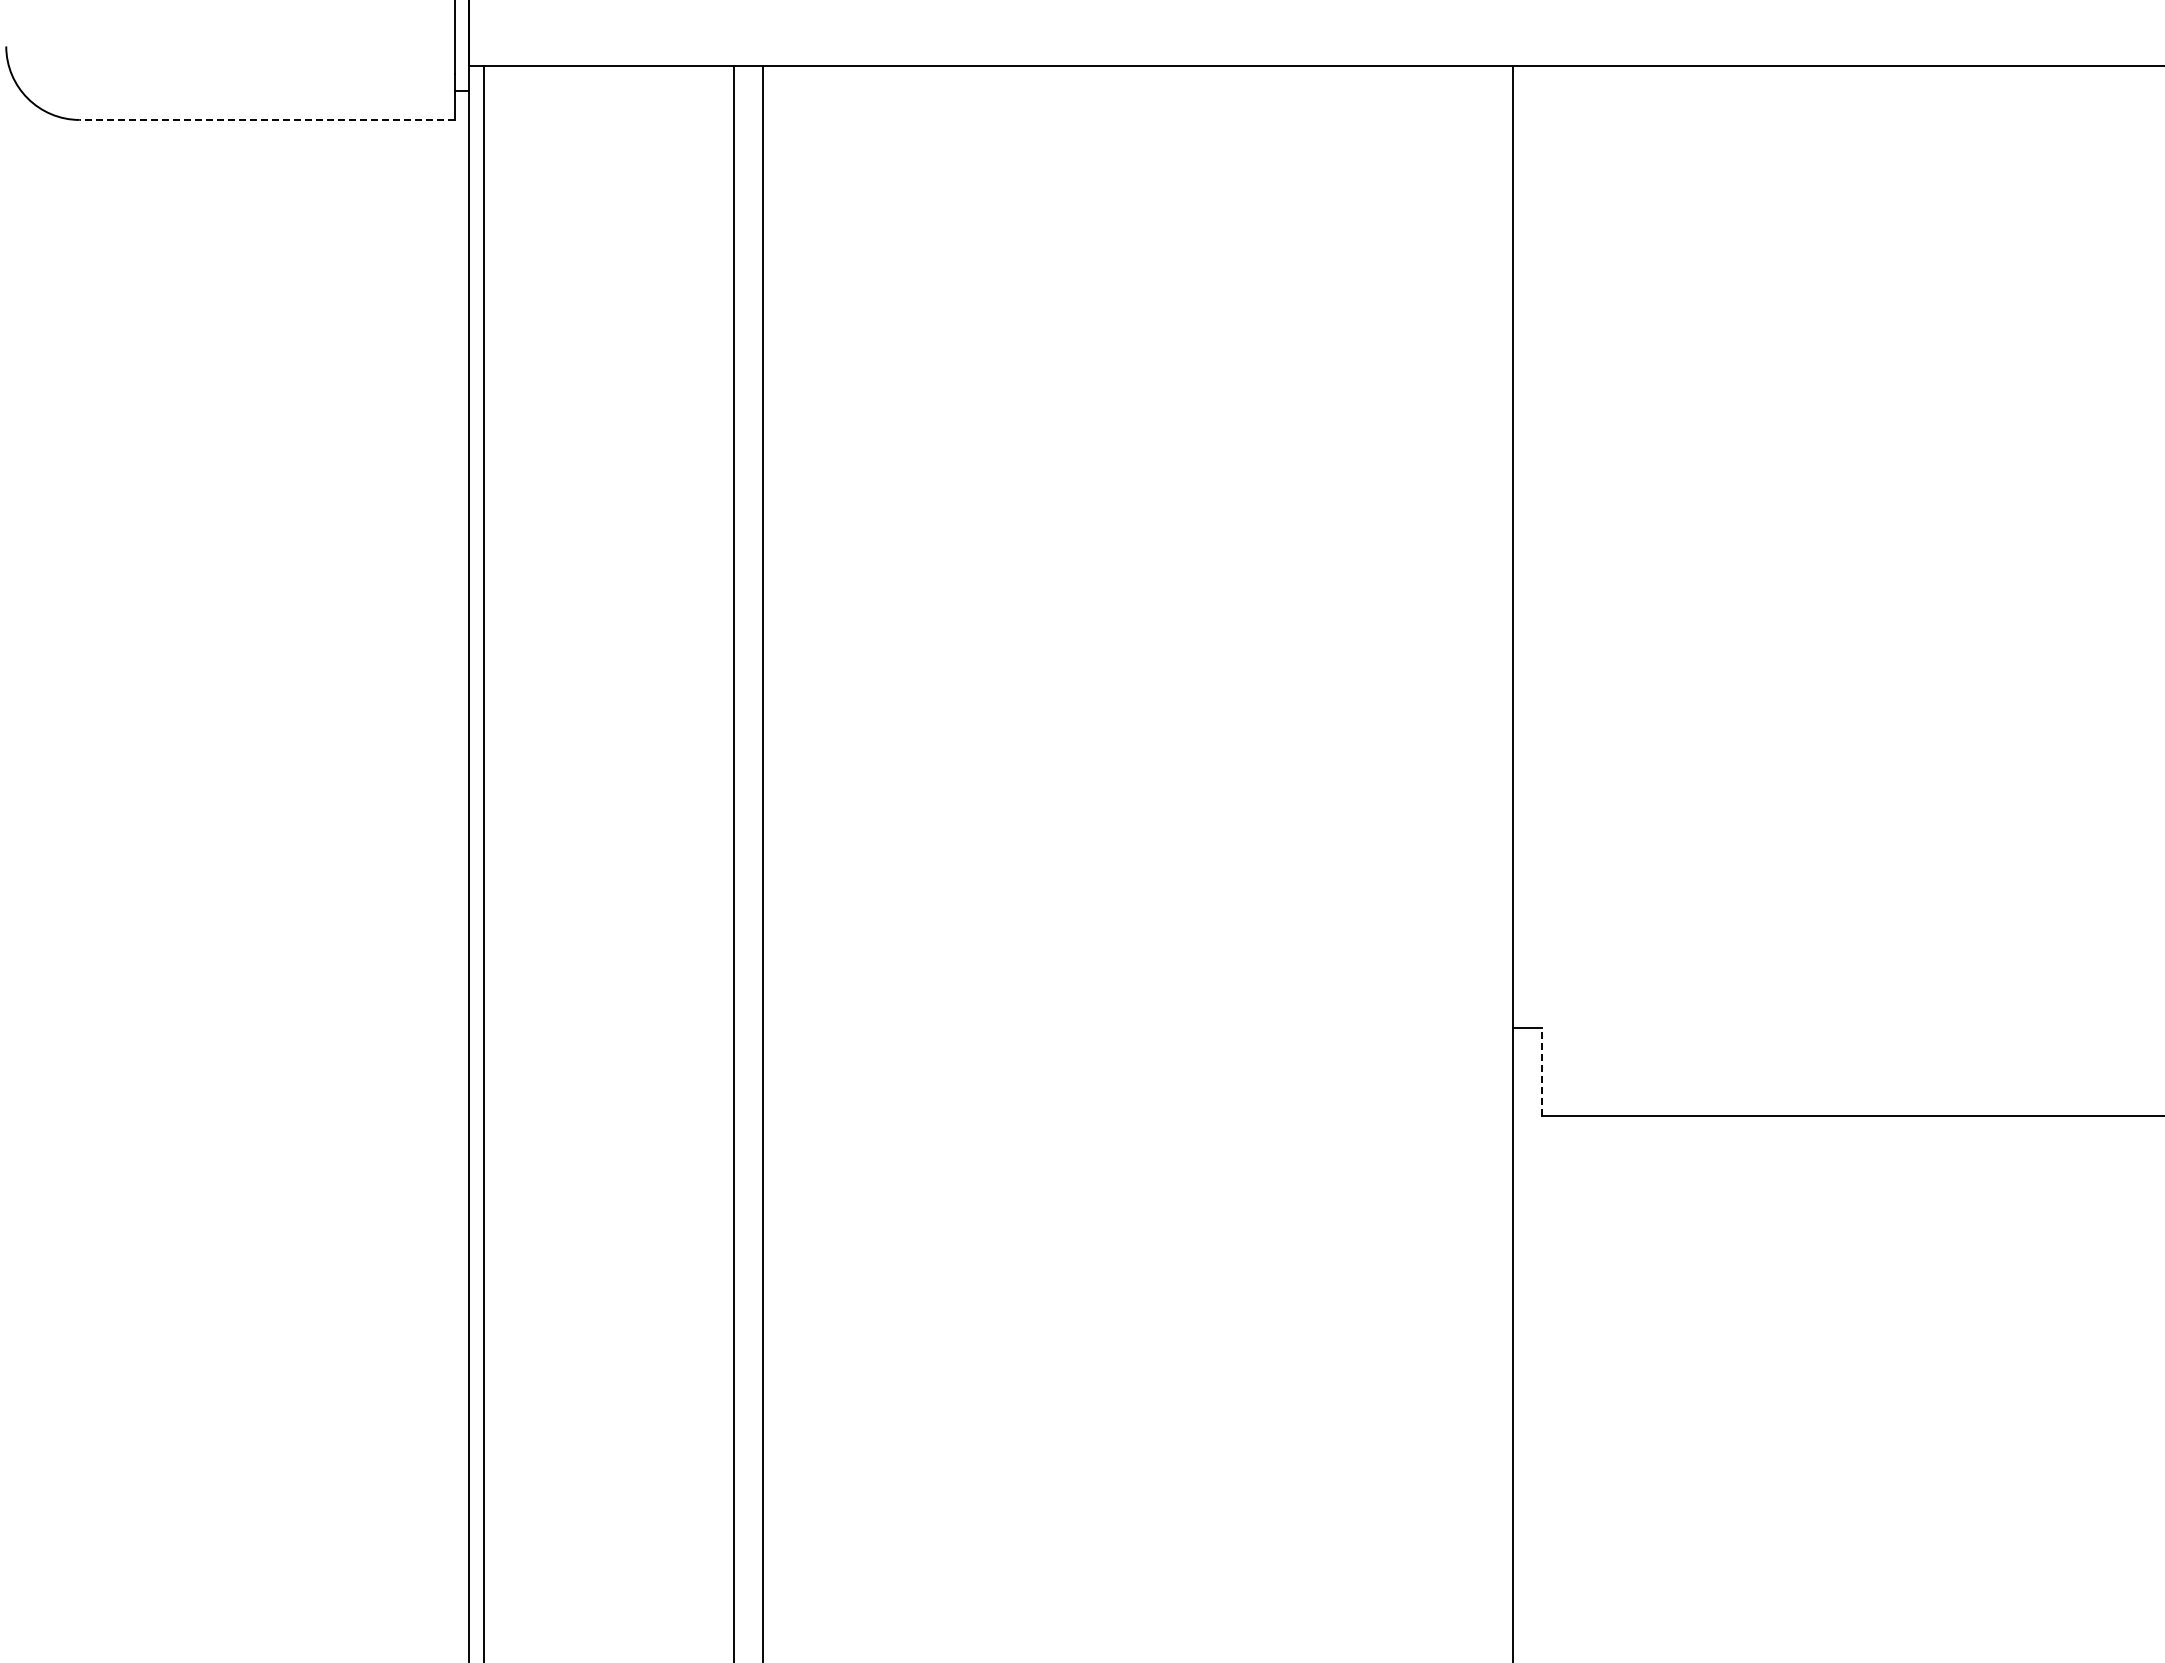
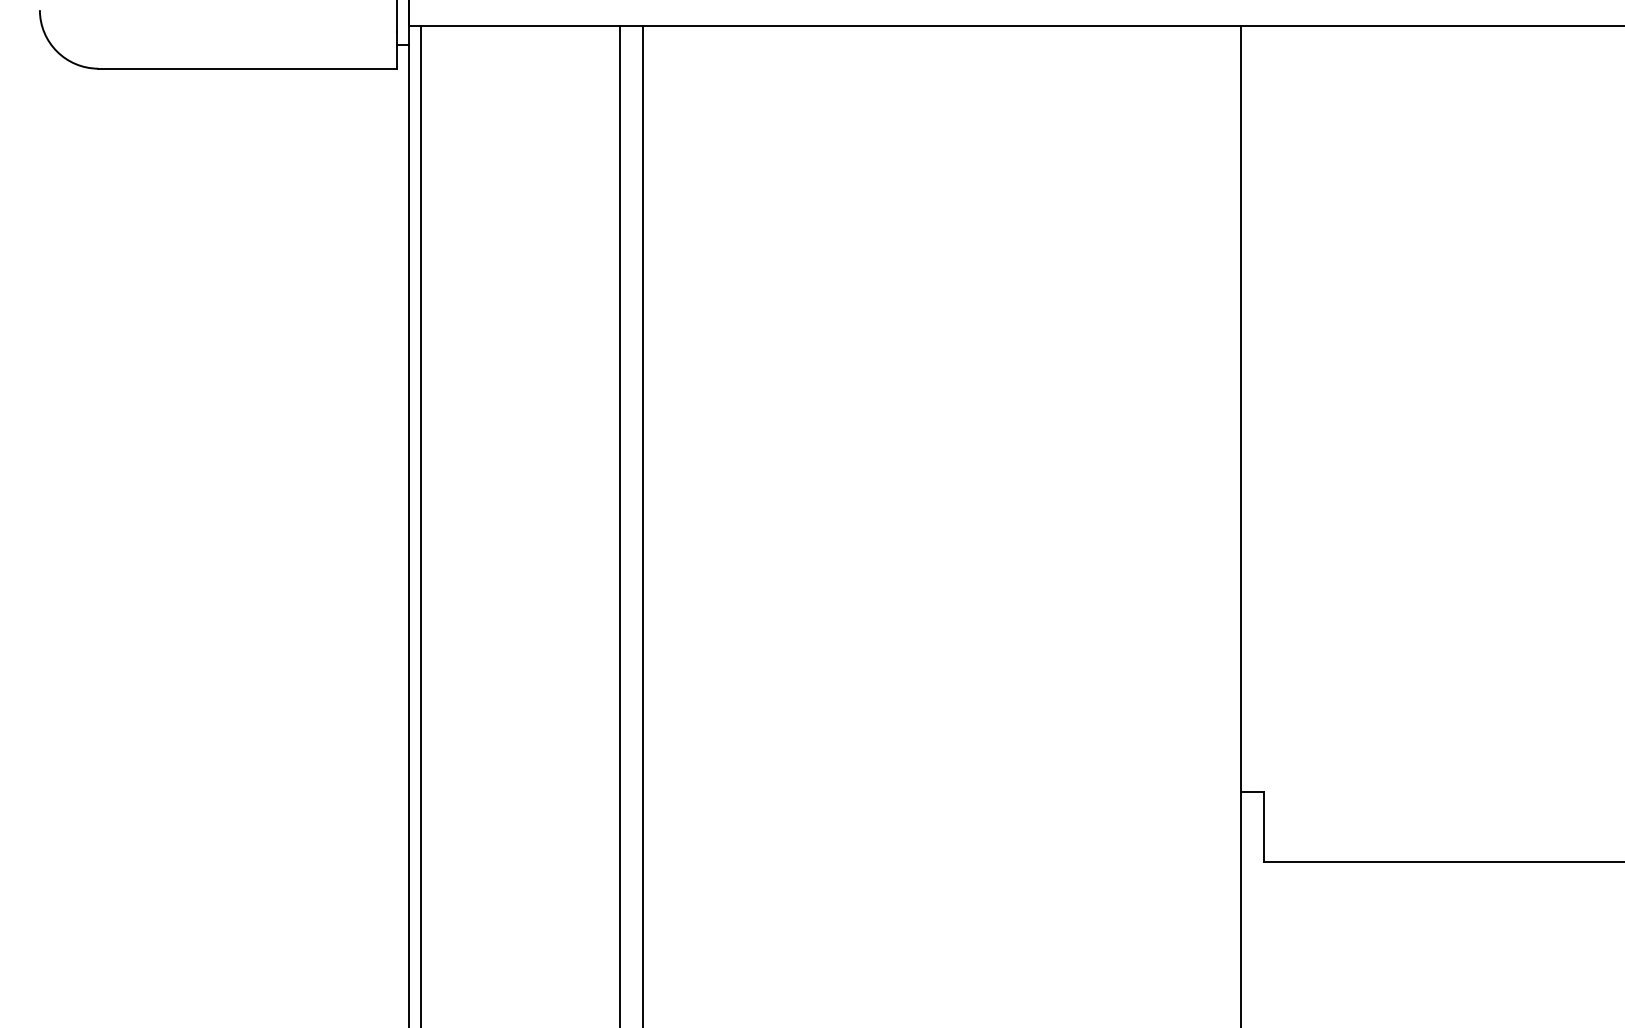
line: (266, 119) -> (247, 68), dashed -> solid
line: (1542, 1071) -> (1264, 827), dashed -> solid

